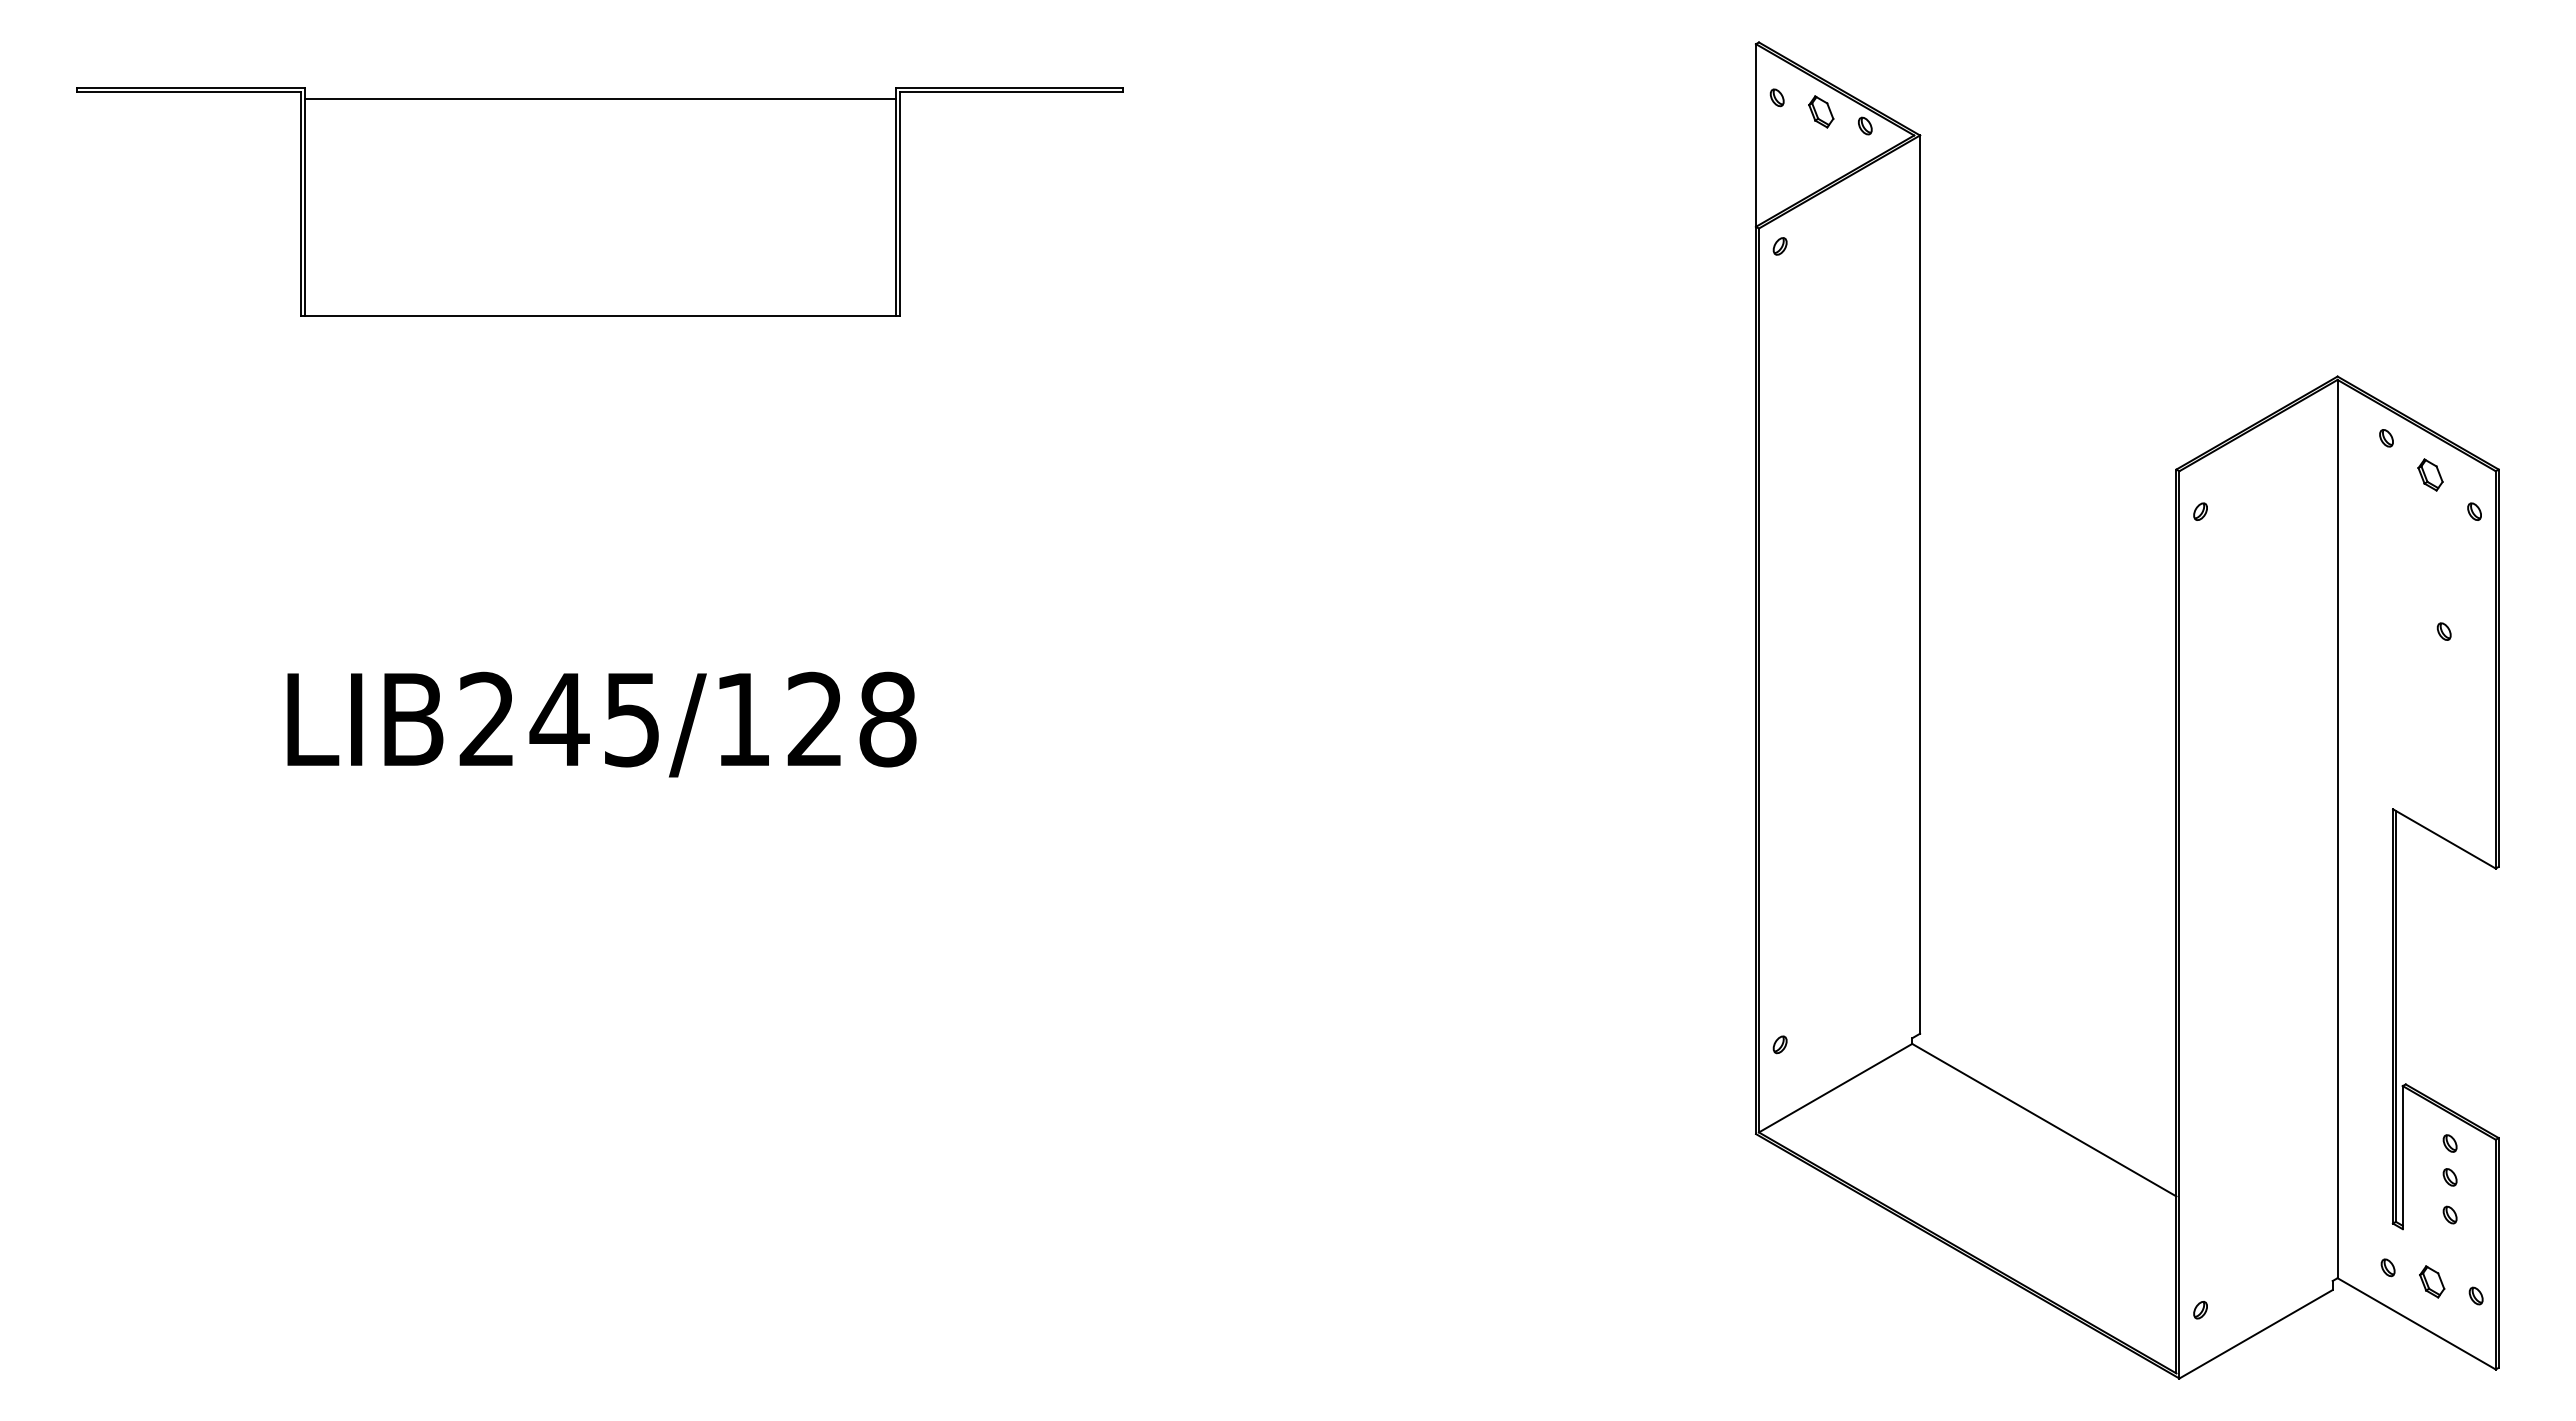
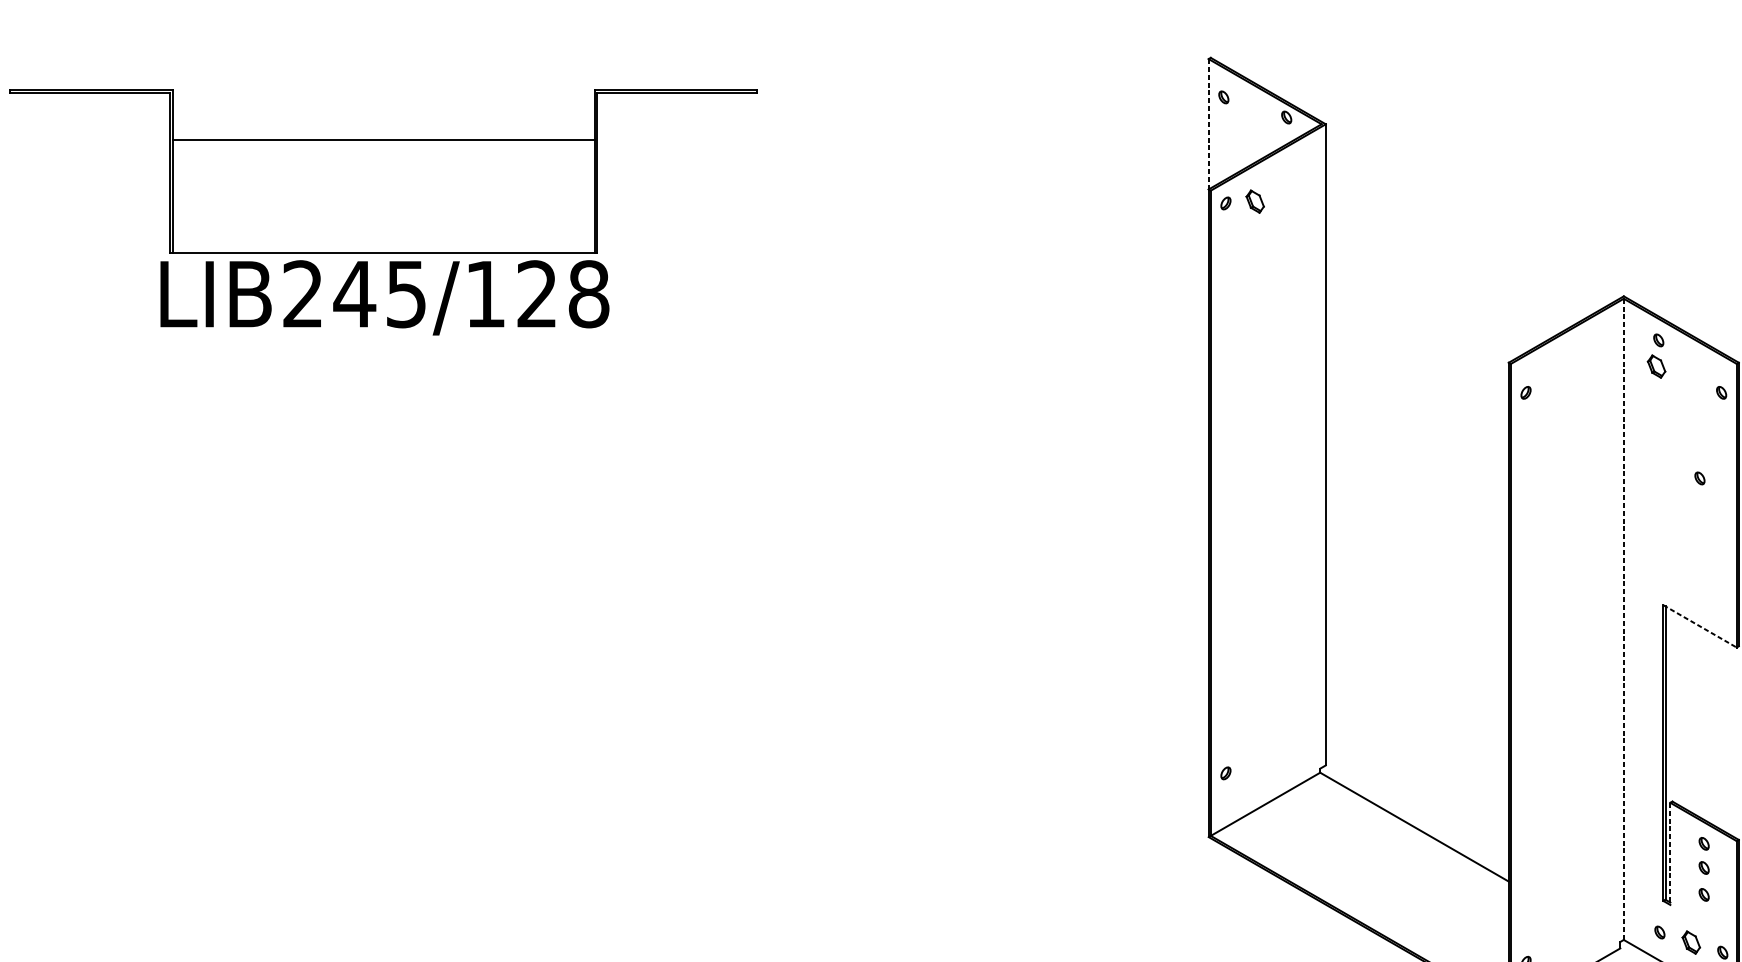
line: (600, 99) -> (383, 139), moved
part: (1821, 111) -> (1255, 201), moved
line: (1756, 135) -> (1209, 124), solid -> dashed
part: (2430, 474) -> (1656, 366), moved
text: (601, 724) -> (384, 297), moved
line: (2337, 829) -> (1623, 619), solid -> dashed
line: (2444, 839) -> (1700, 626), solid -> dashed
line: (2402, 1157) -> (1670, 853), solid -> dashed

